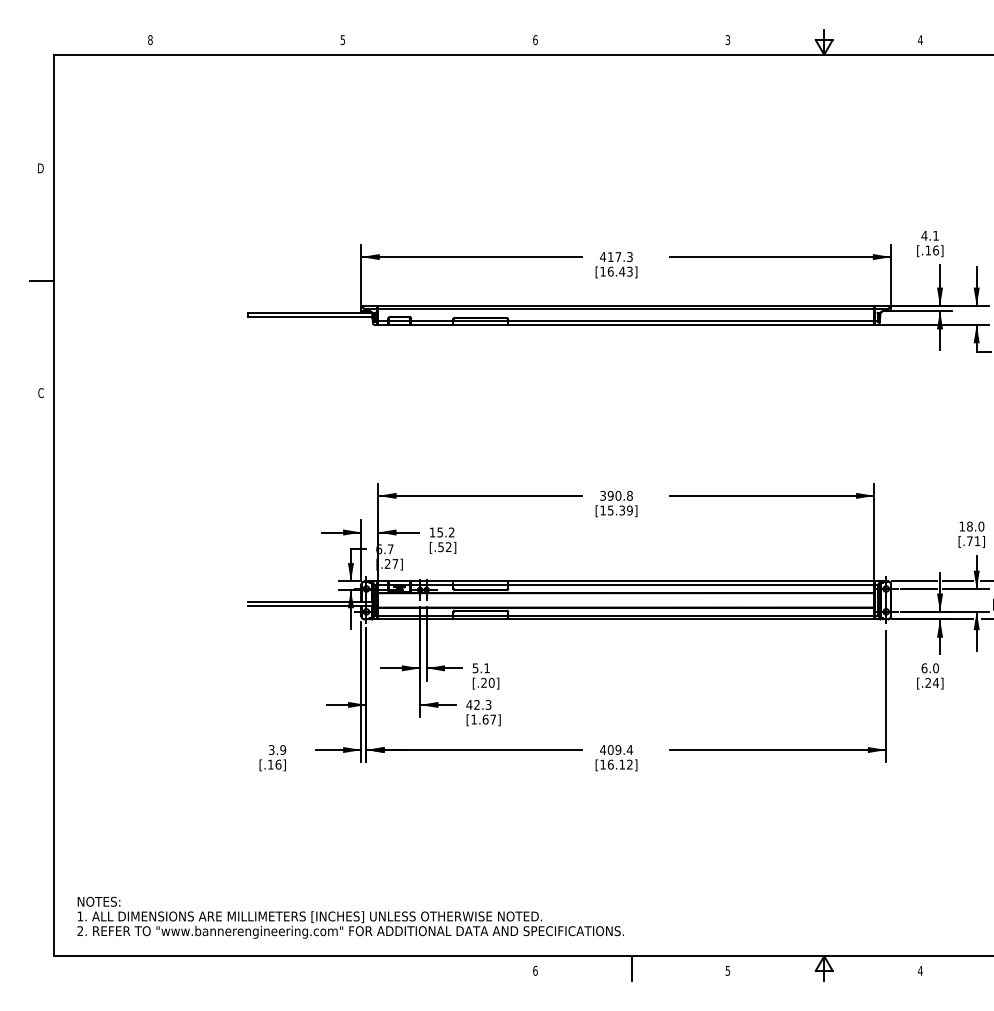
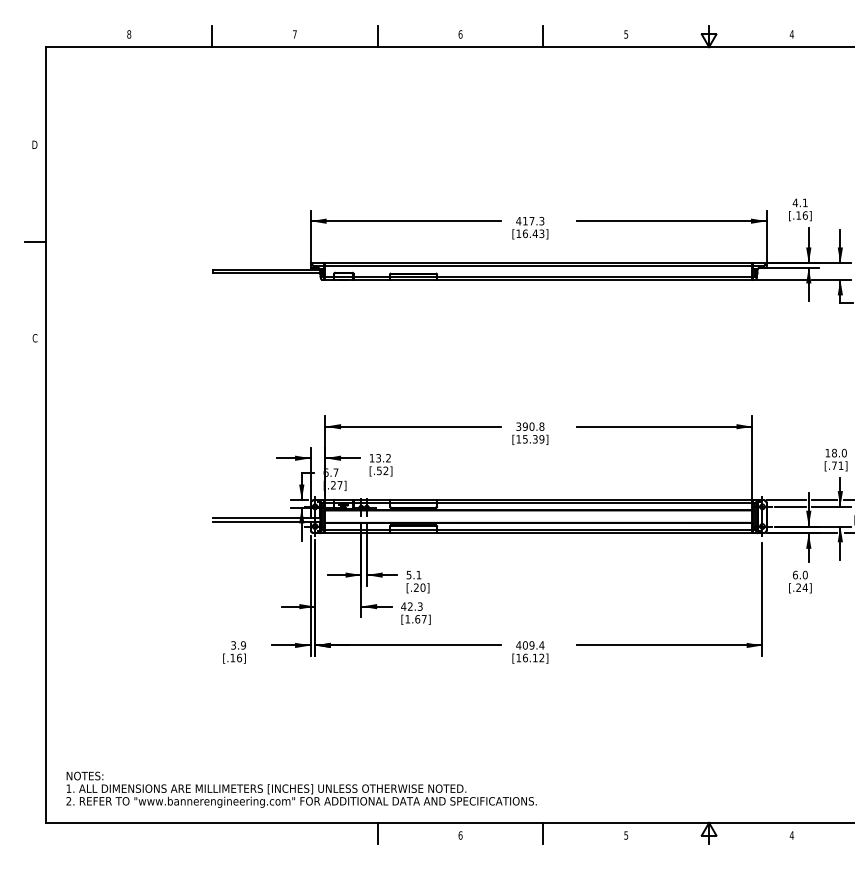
text: (728, 39) -> (626, 33), 3 -> 5
text: (342, 40) -> (294, 34), 5 -> 7
line: (246, 42) -> (211, 36), added
line: (439, 42) -> (378, 36), added
line: (631, 42) -> (543, 36), added
text: (439, 531) -> (378, 457), 15.2 -> 13.2
line: (439, 968) -> (378, 833), added

